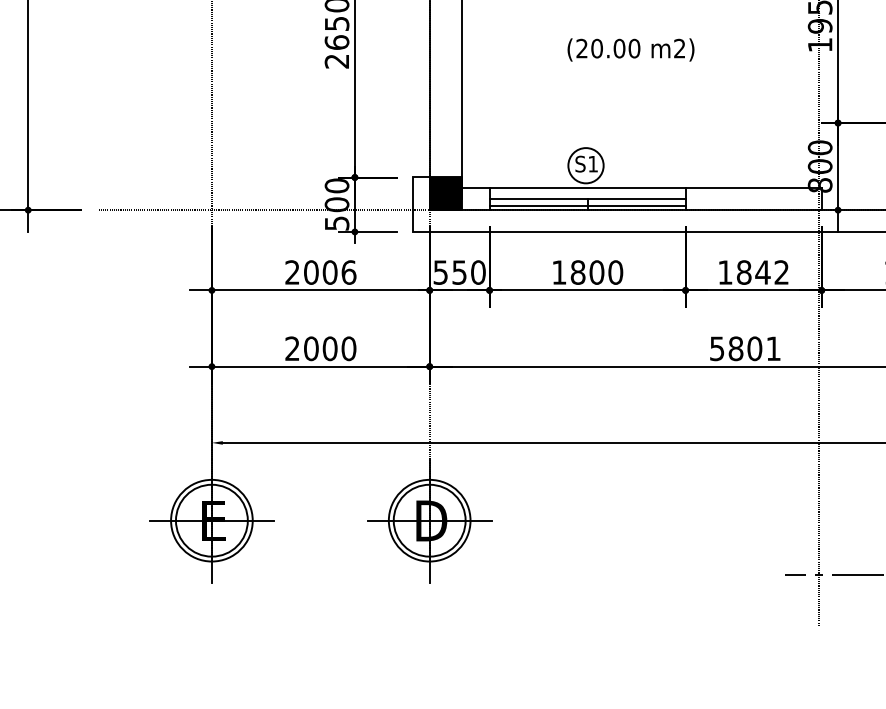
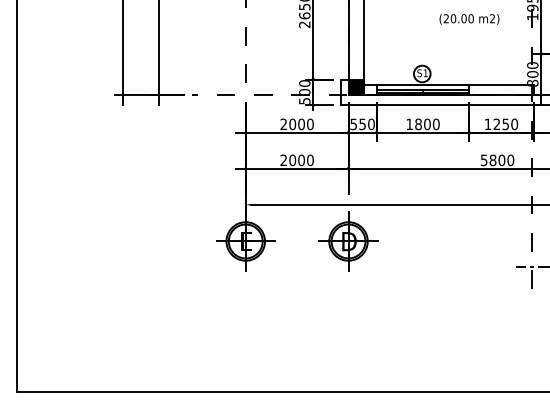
text: (630, 50) -> (469, 19), moved
text: (349, 270) -> (310, 123), 2006 -> 2000
text: (762, 272) -> (505, 124), 1842 -> 1250
text: (773, 349) -> (510, 160), 5801 -> 5800

